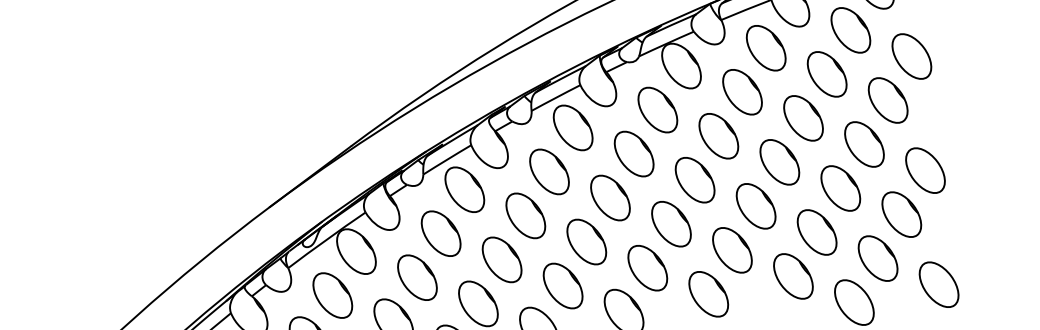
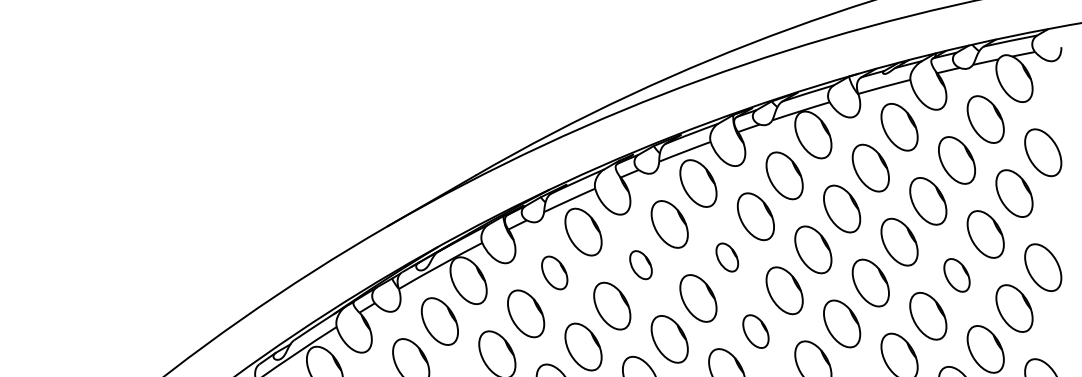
part: (840, 188) -> (956, 275), size x0.7
part: (610, 197) -> (727, 257), size x0.6
part: (525, 215) -> (640, 264), size x0.6
part: (440, 233) -> (554, 272), size x0.7
part: (647, 268) -> (755, 331), size x0.7

